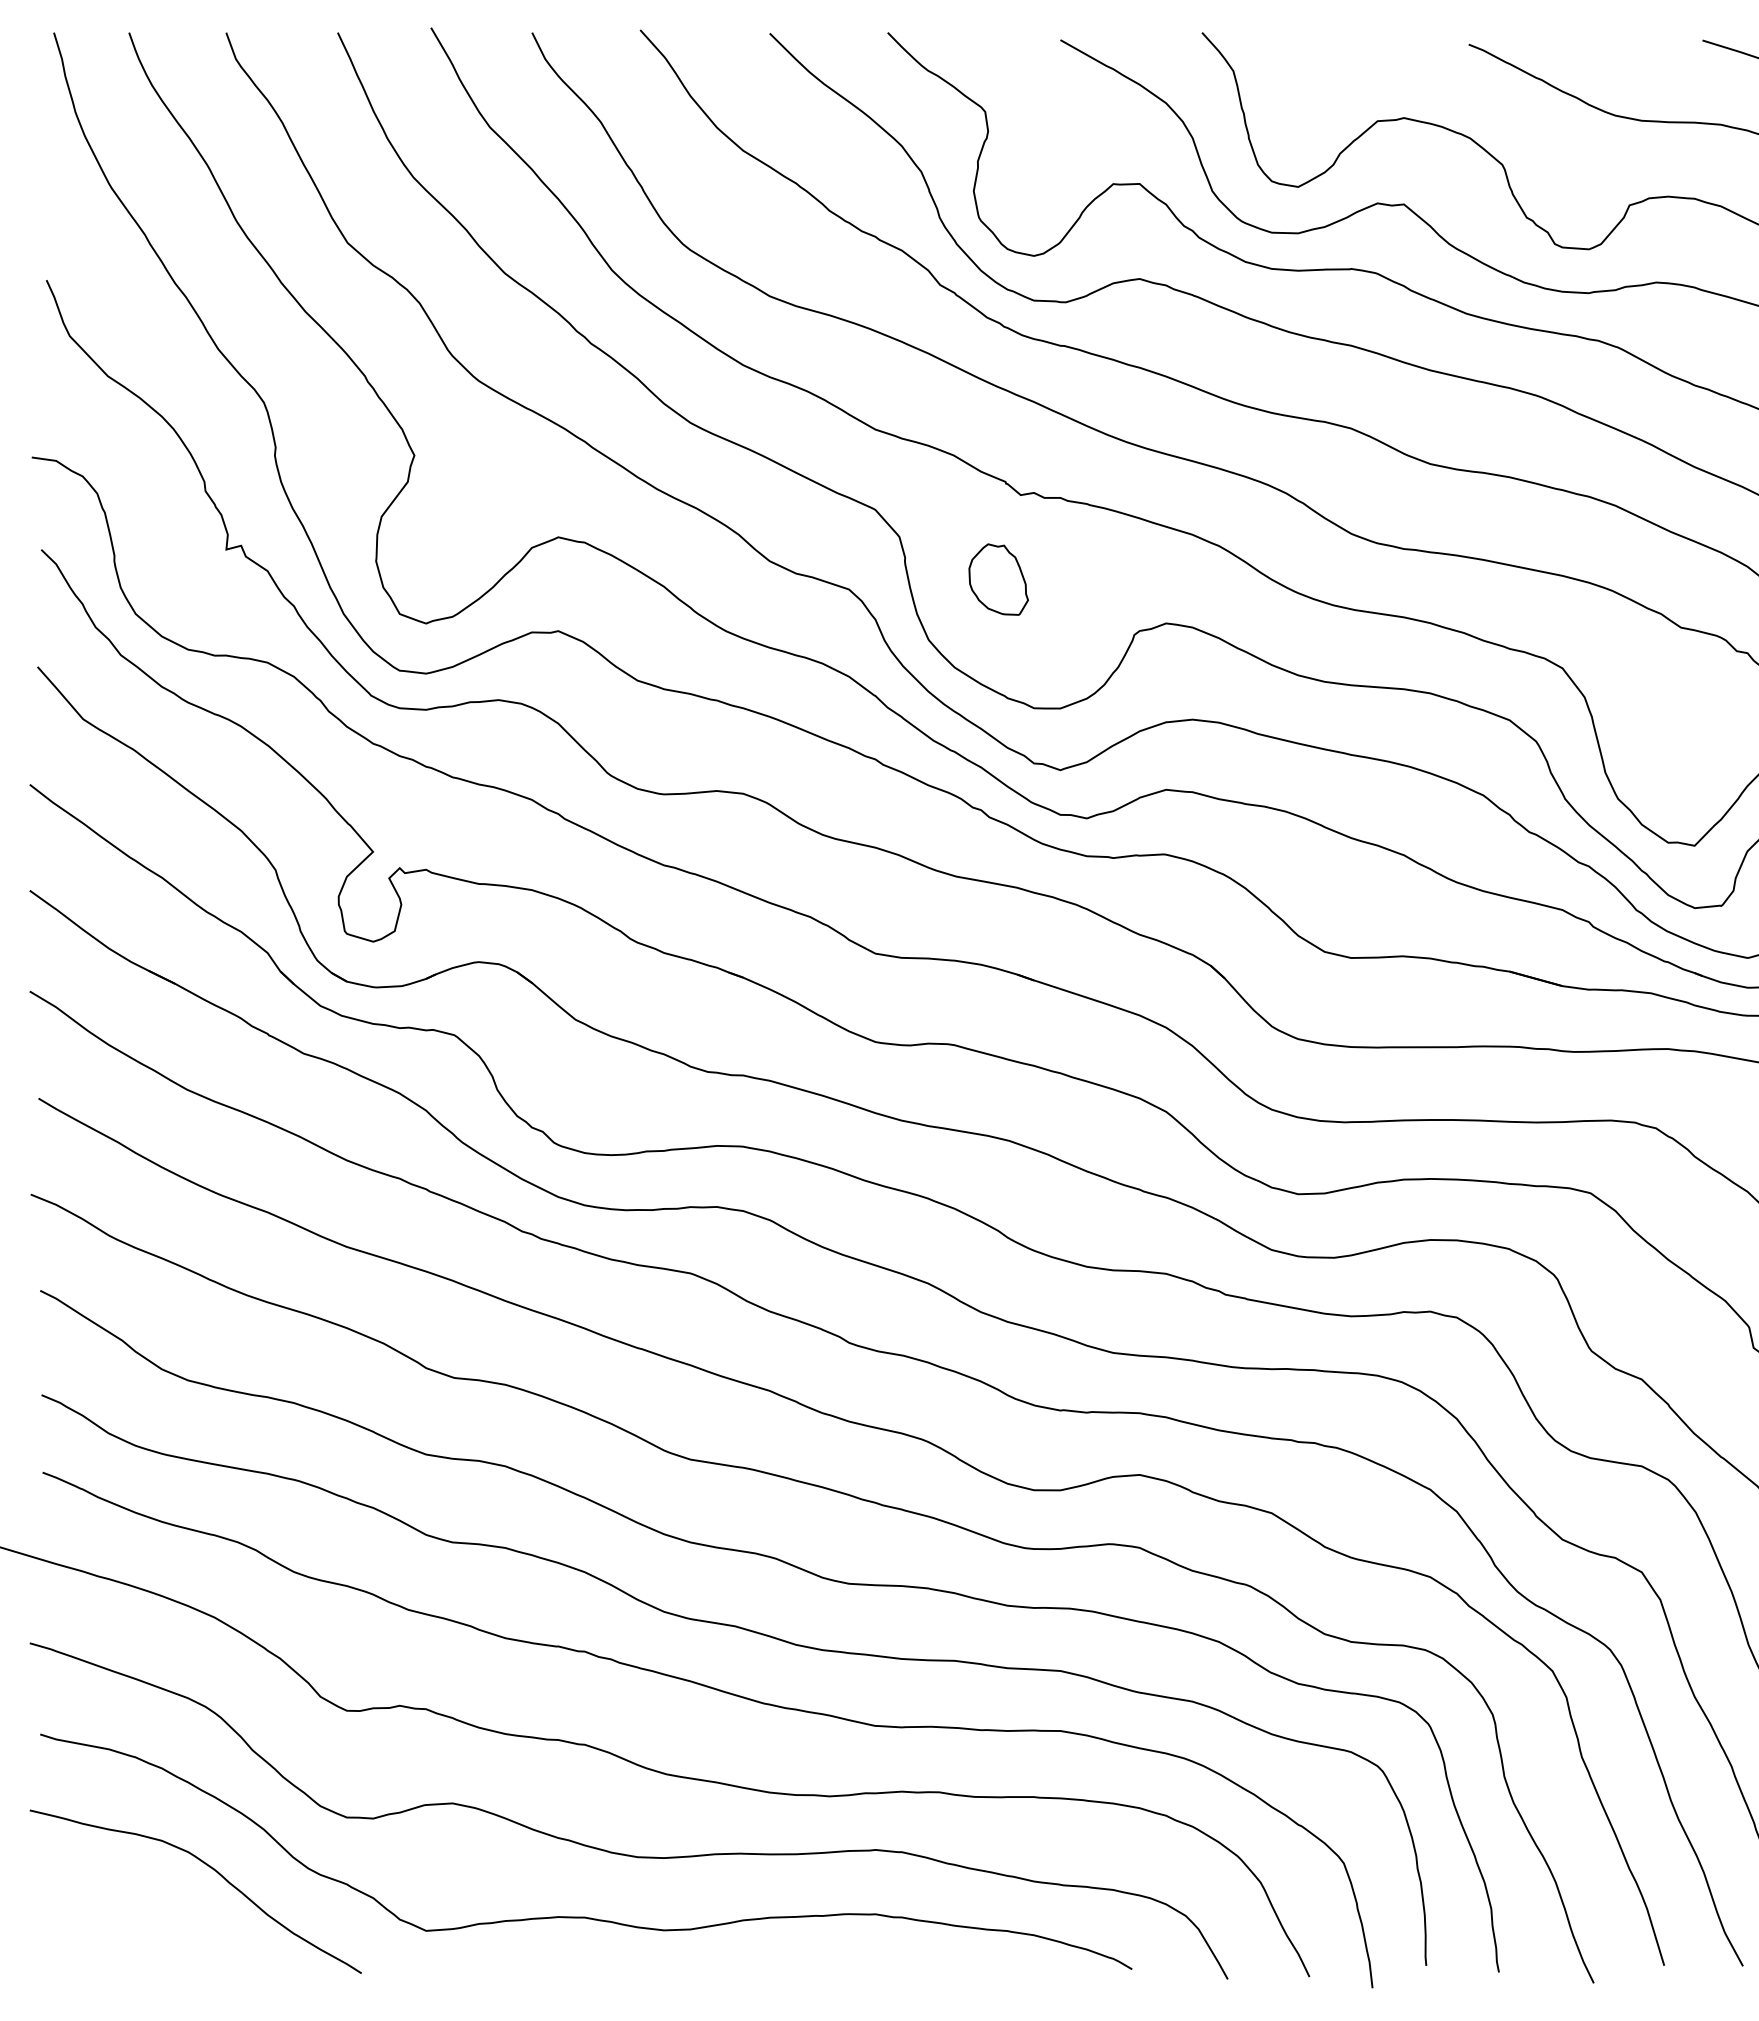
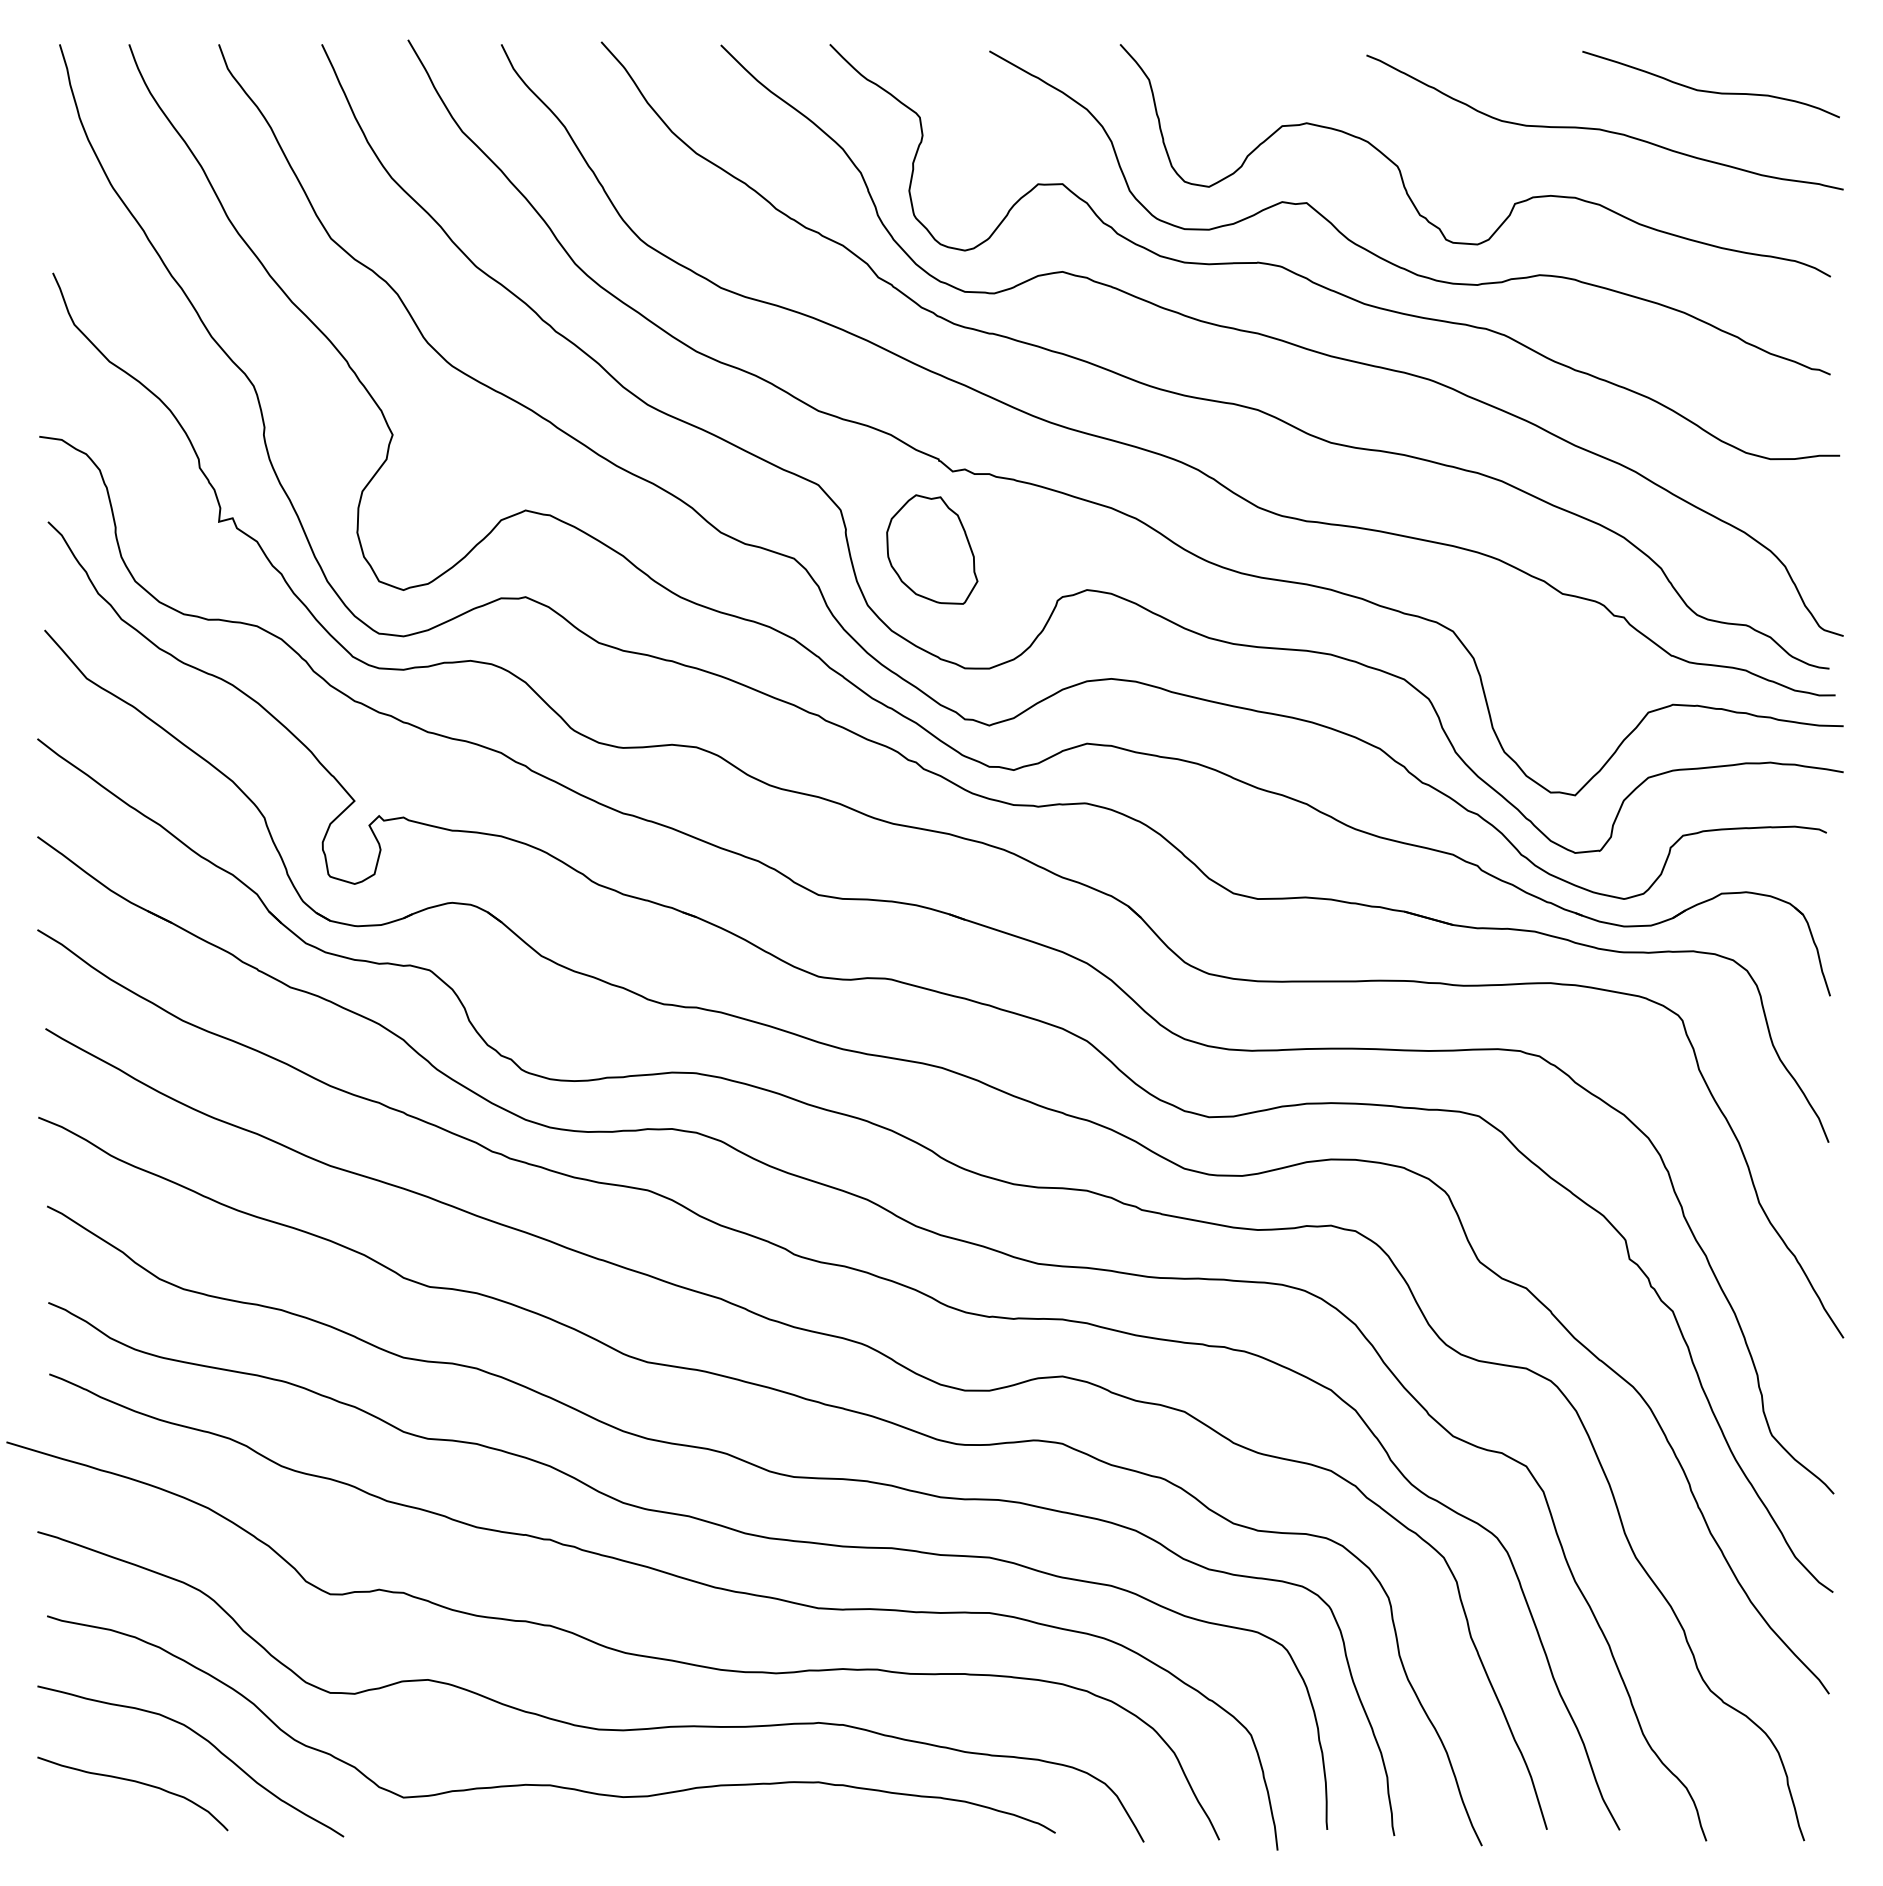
part: (998, 579) -> (932, 549), size x1.67
curve: (134, 1914) -> (134, 1782), added

